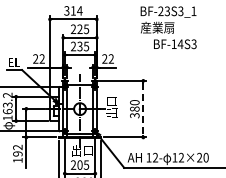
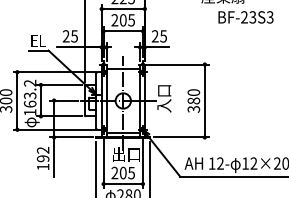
text: (177, 44) -> (248, 17), BF-14S3 -> BF-23S3
text: (79, 46) -> (122, 20), 235 -> 205
text: (41, 58) -> (73, 35), 22 -> 25
text: (110, 58) -> (162, 35), 22 -> 25
text: (111, 107) -> (163, 98), 出口 -> 入口
line: (143, 109) -> (205, 101), dashed -> solid

